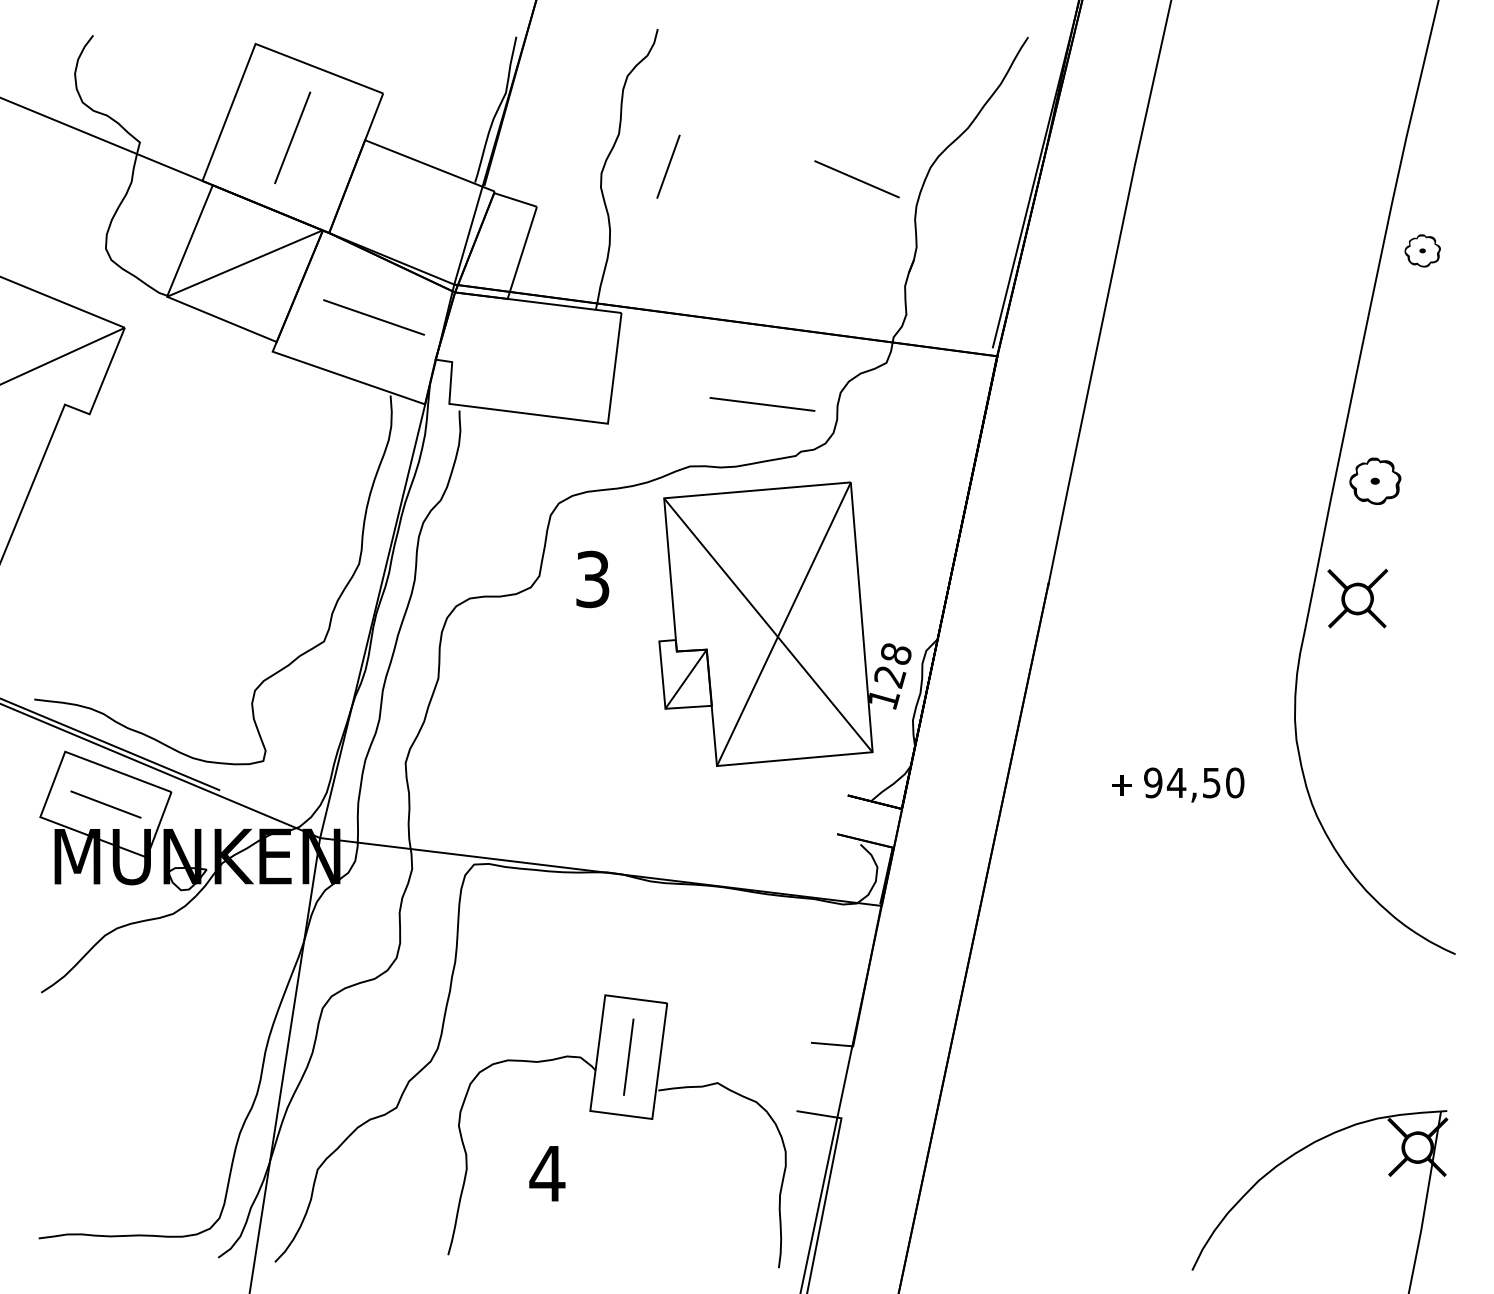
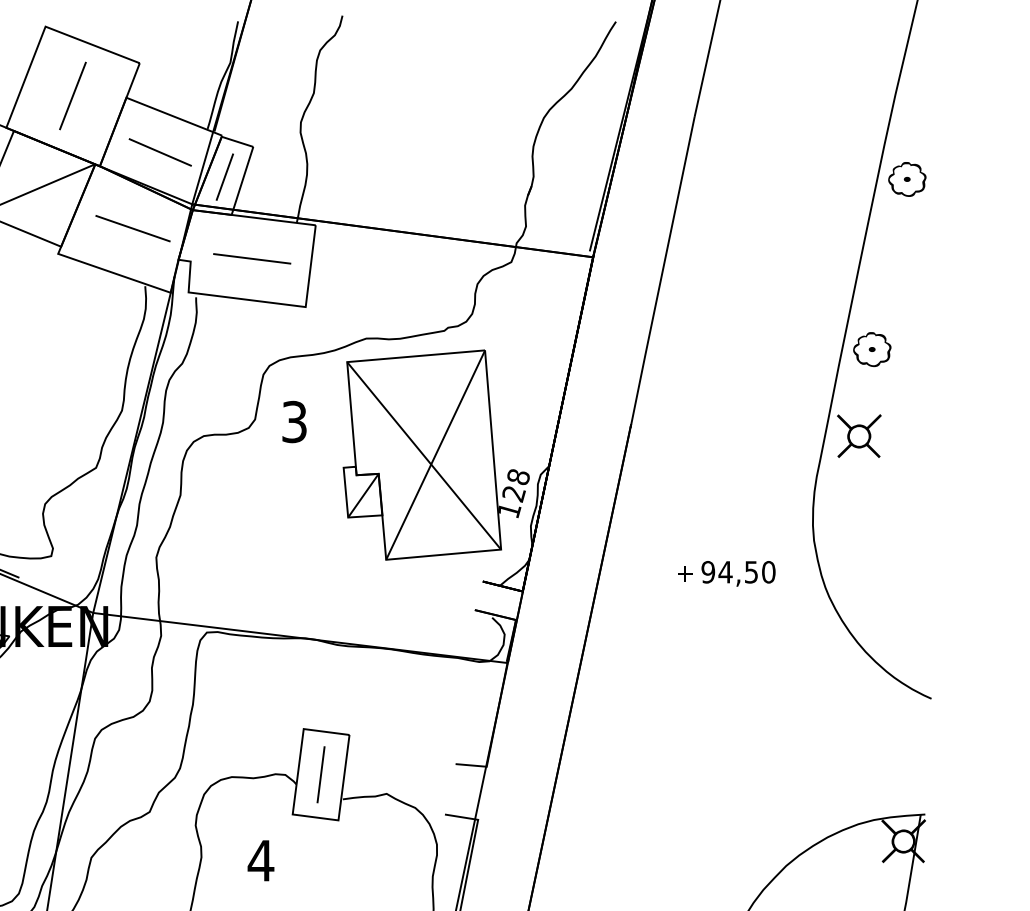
line: (668, 166) -> (224, 176), moved
line: (856, 179) -> (159, 152), moved
part: (1422, 250) -> (907, 179), size x1.43
line: (762, 404) -> (252, 258), moved

